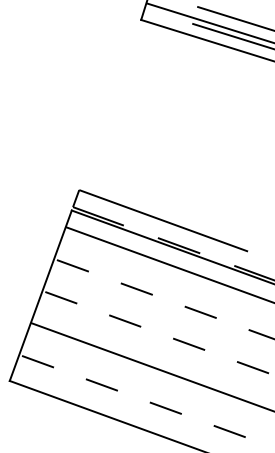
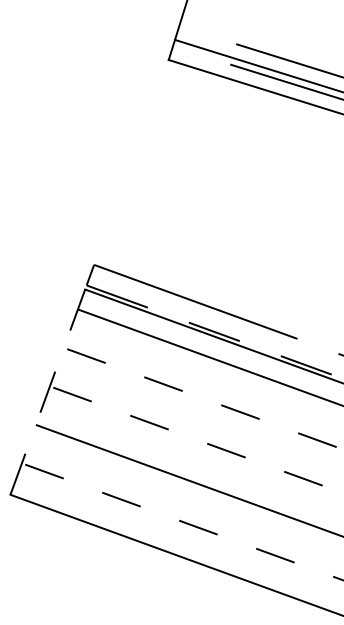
line: (40, 296) -> (47, 392), solid -> dashed

